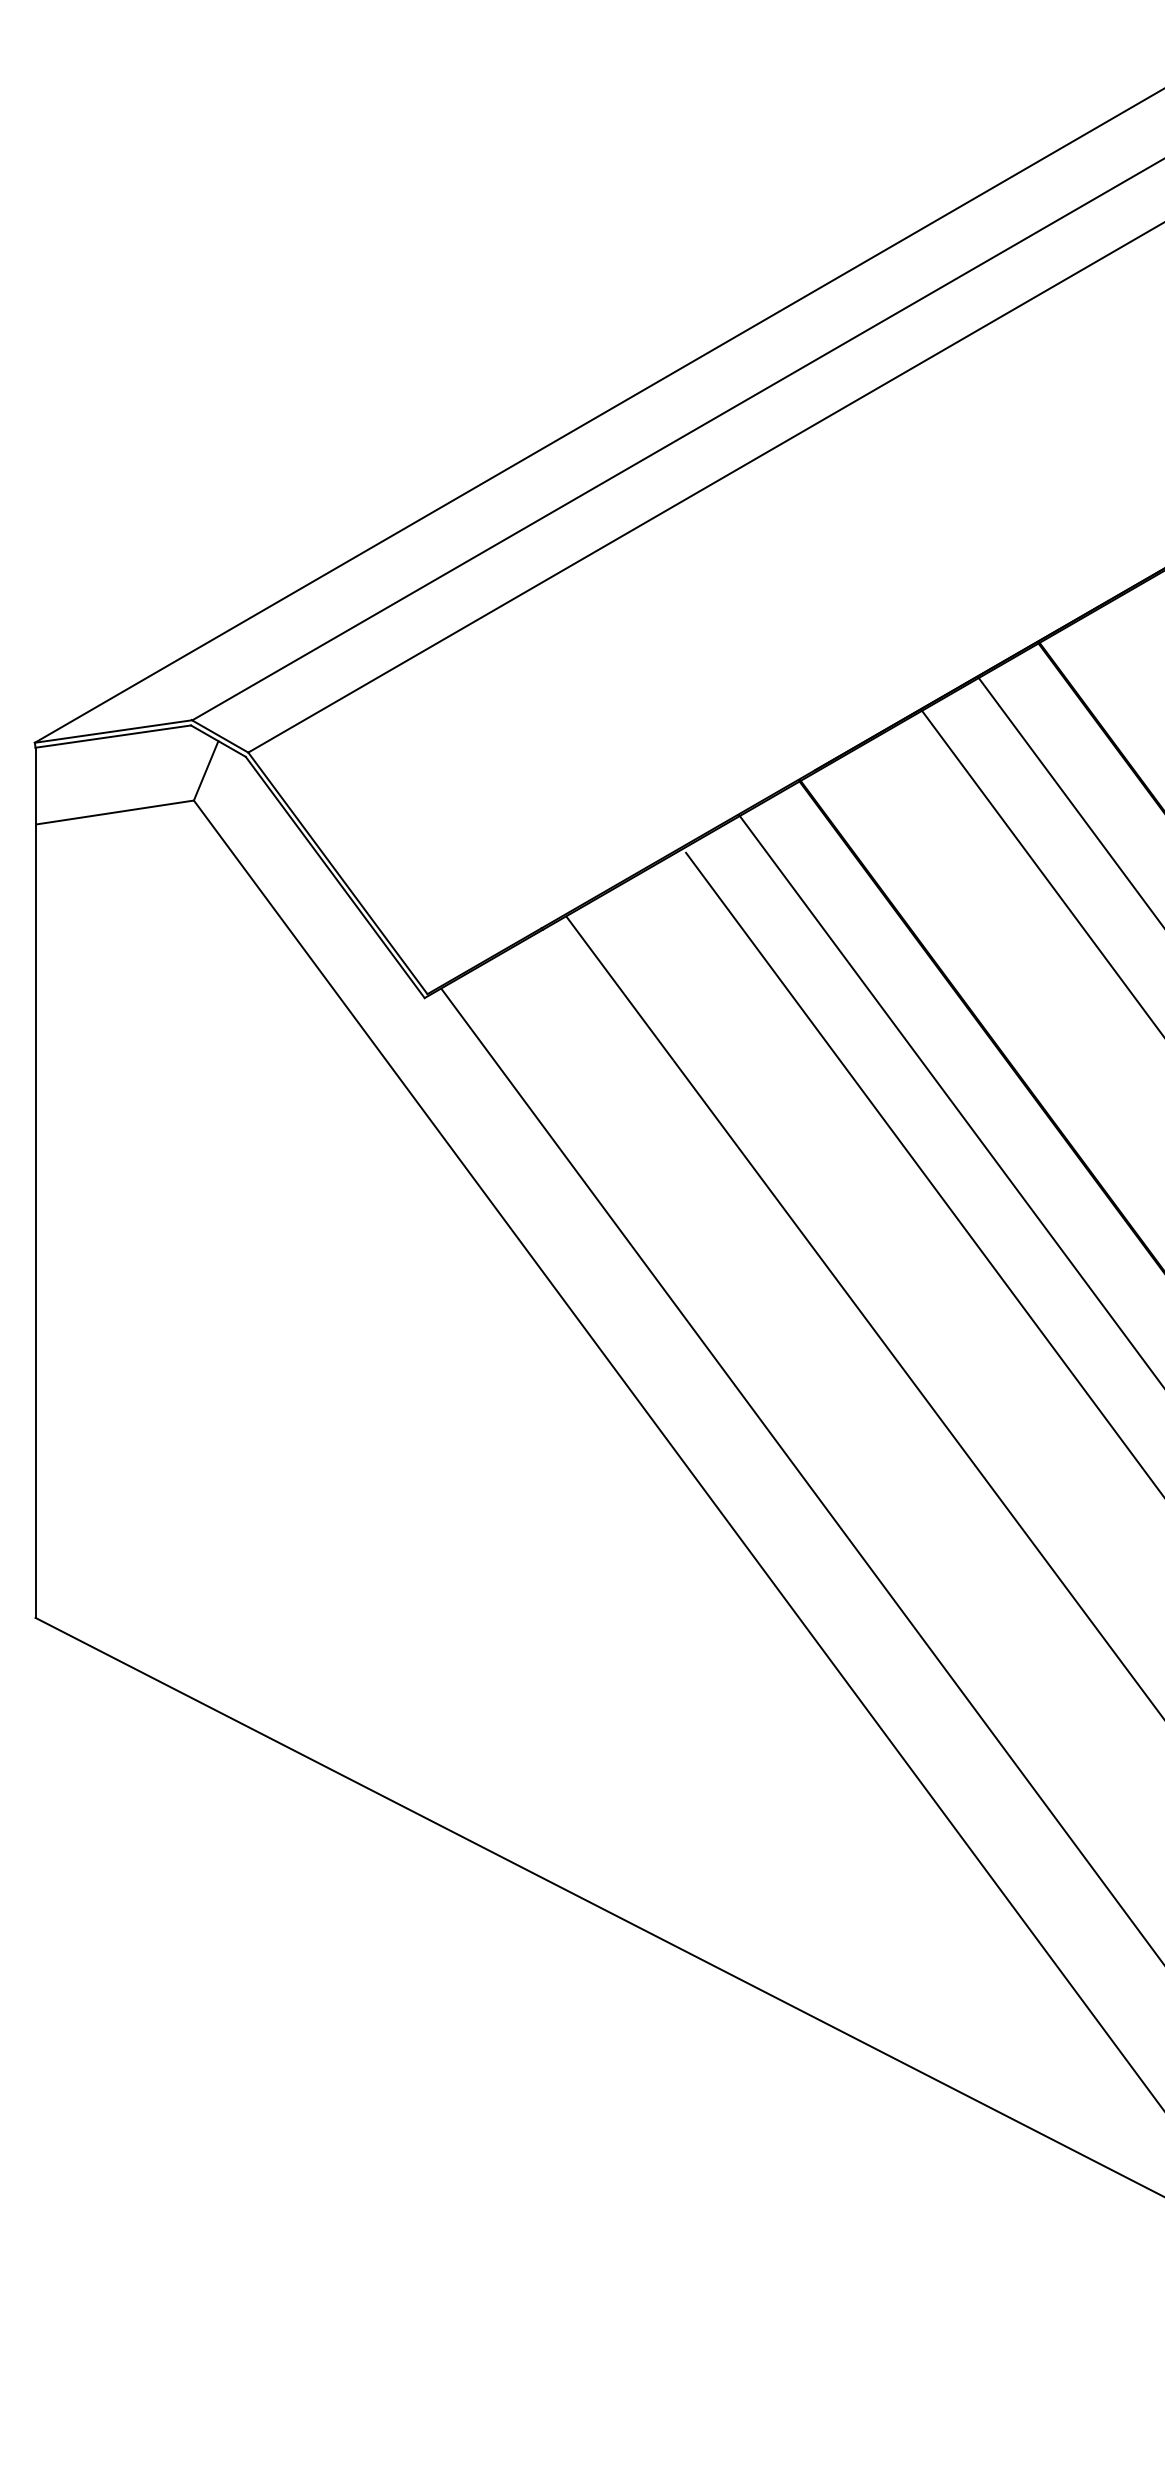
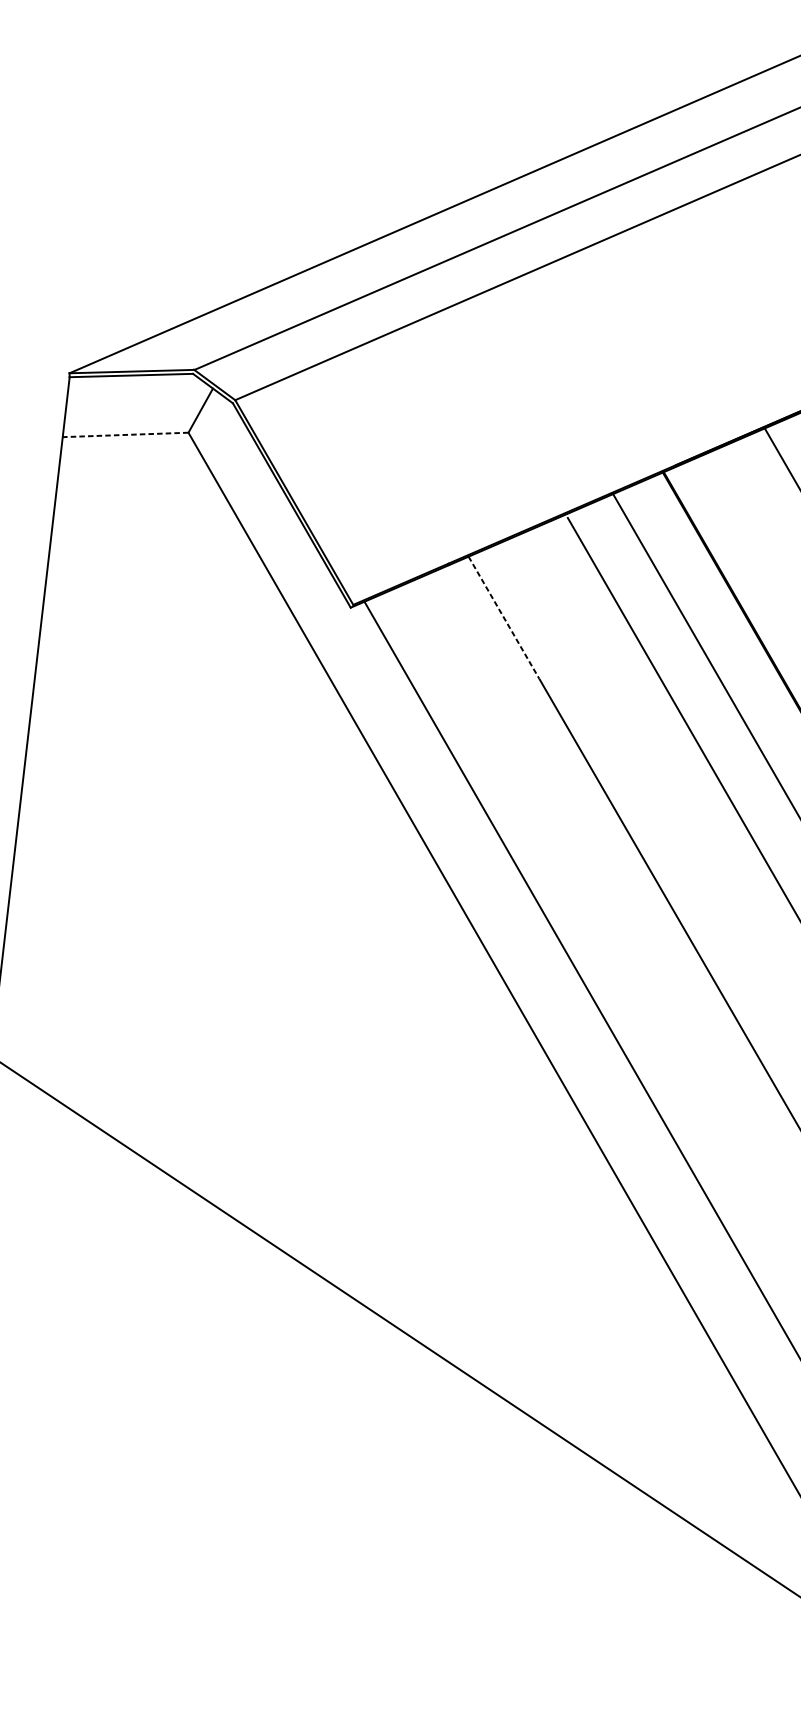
line: (114, 812) -> (125, 434), solid -> dashed
line: (619, 988) -> (503, 617), solid -> dashed

